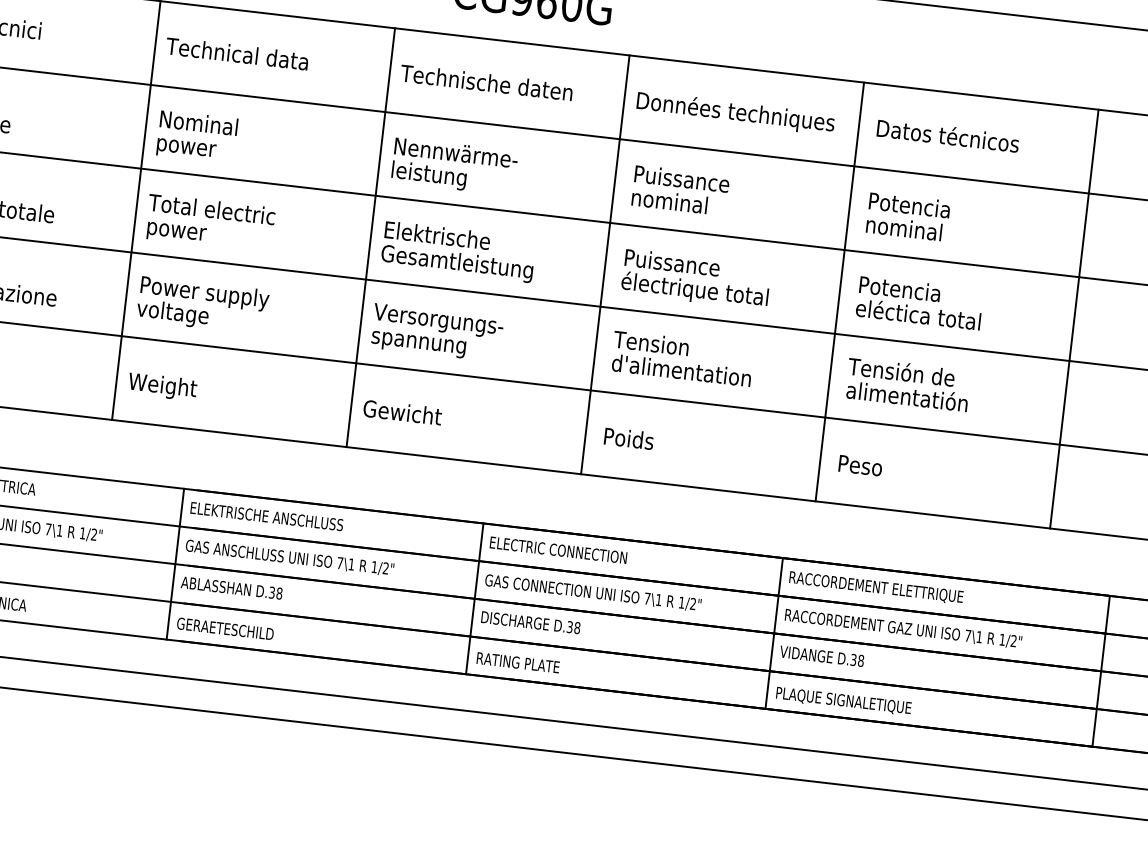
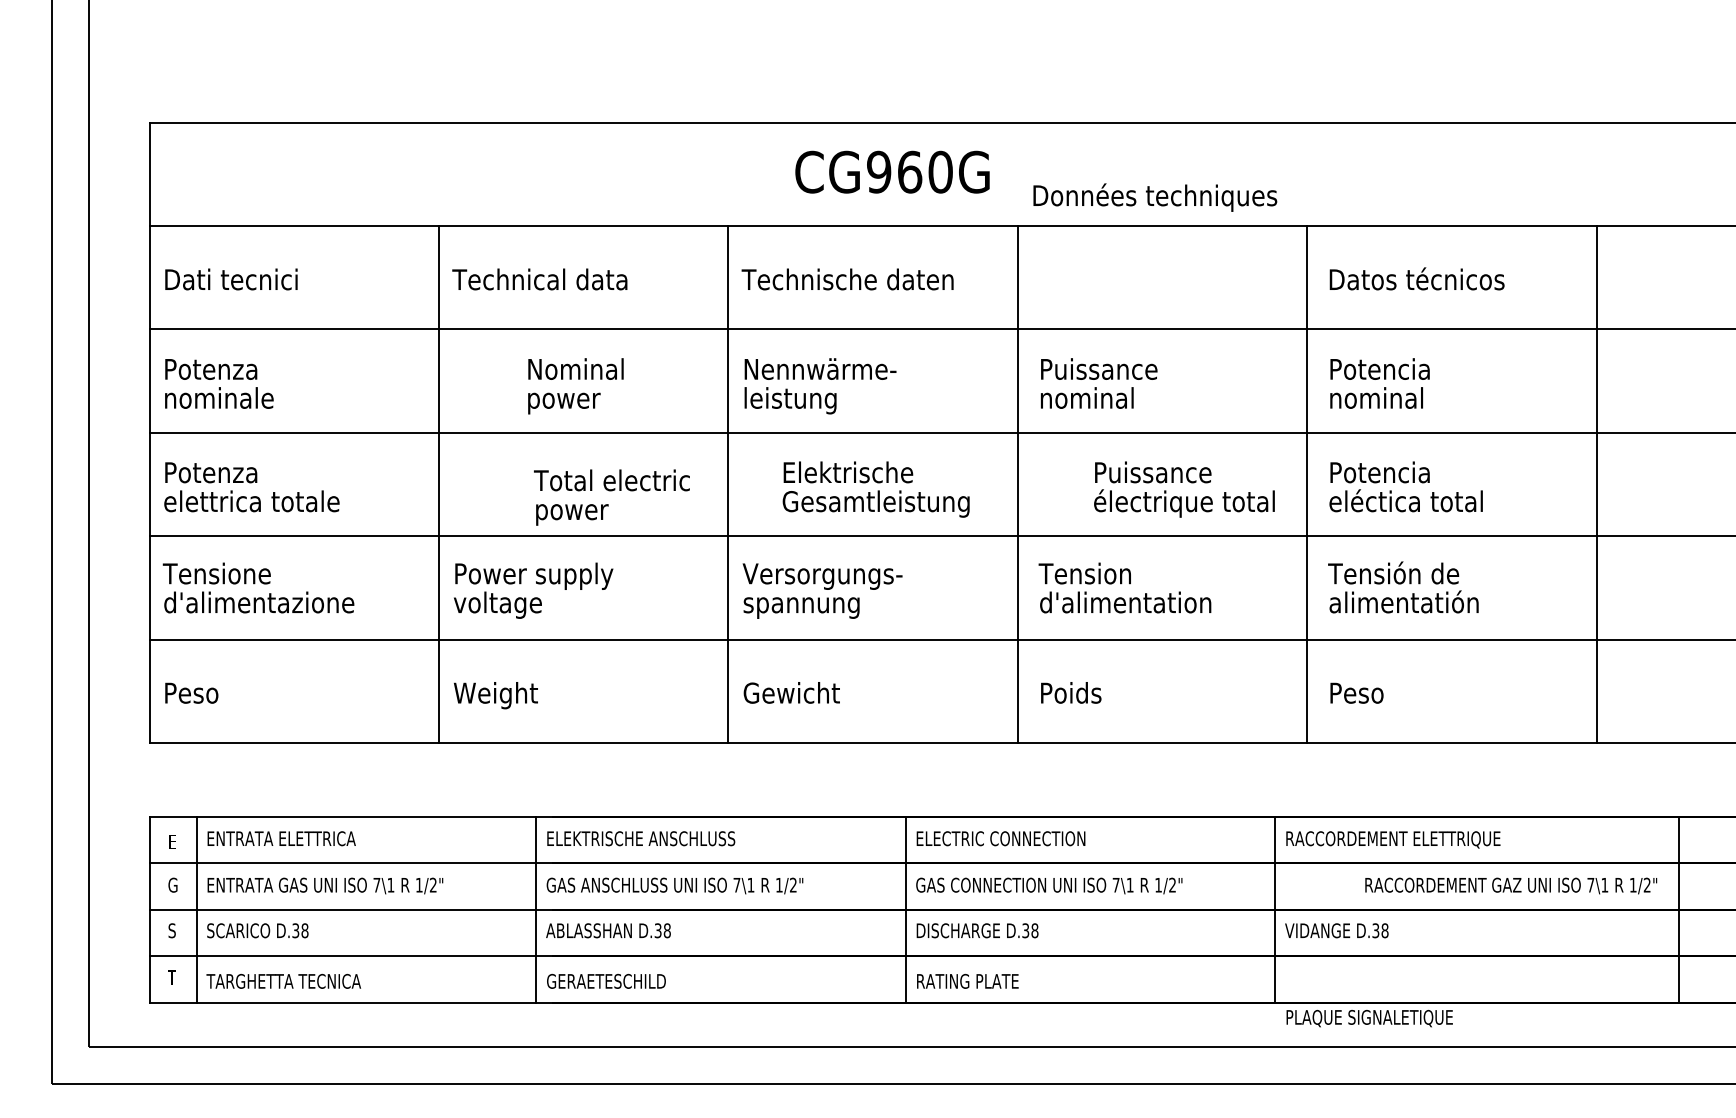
text: (735, 113) -> (1155, 197), moved
text: (196, 137) -> (575, 386), moved
text: (210, 223) -> (611, 497), moved
text: (457, 251) -> (875, 489), moved
text: (696, 279) -> (1184, 489), moved
text: (903, 628) -> (1511, 885), moved
text: (843, 701) -> (1369, 1018), moved

